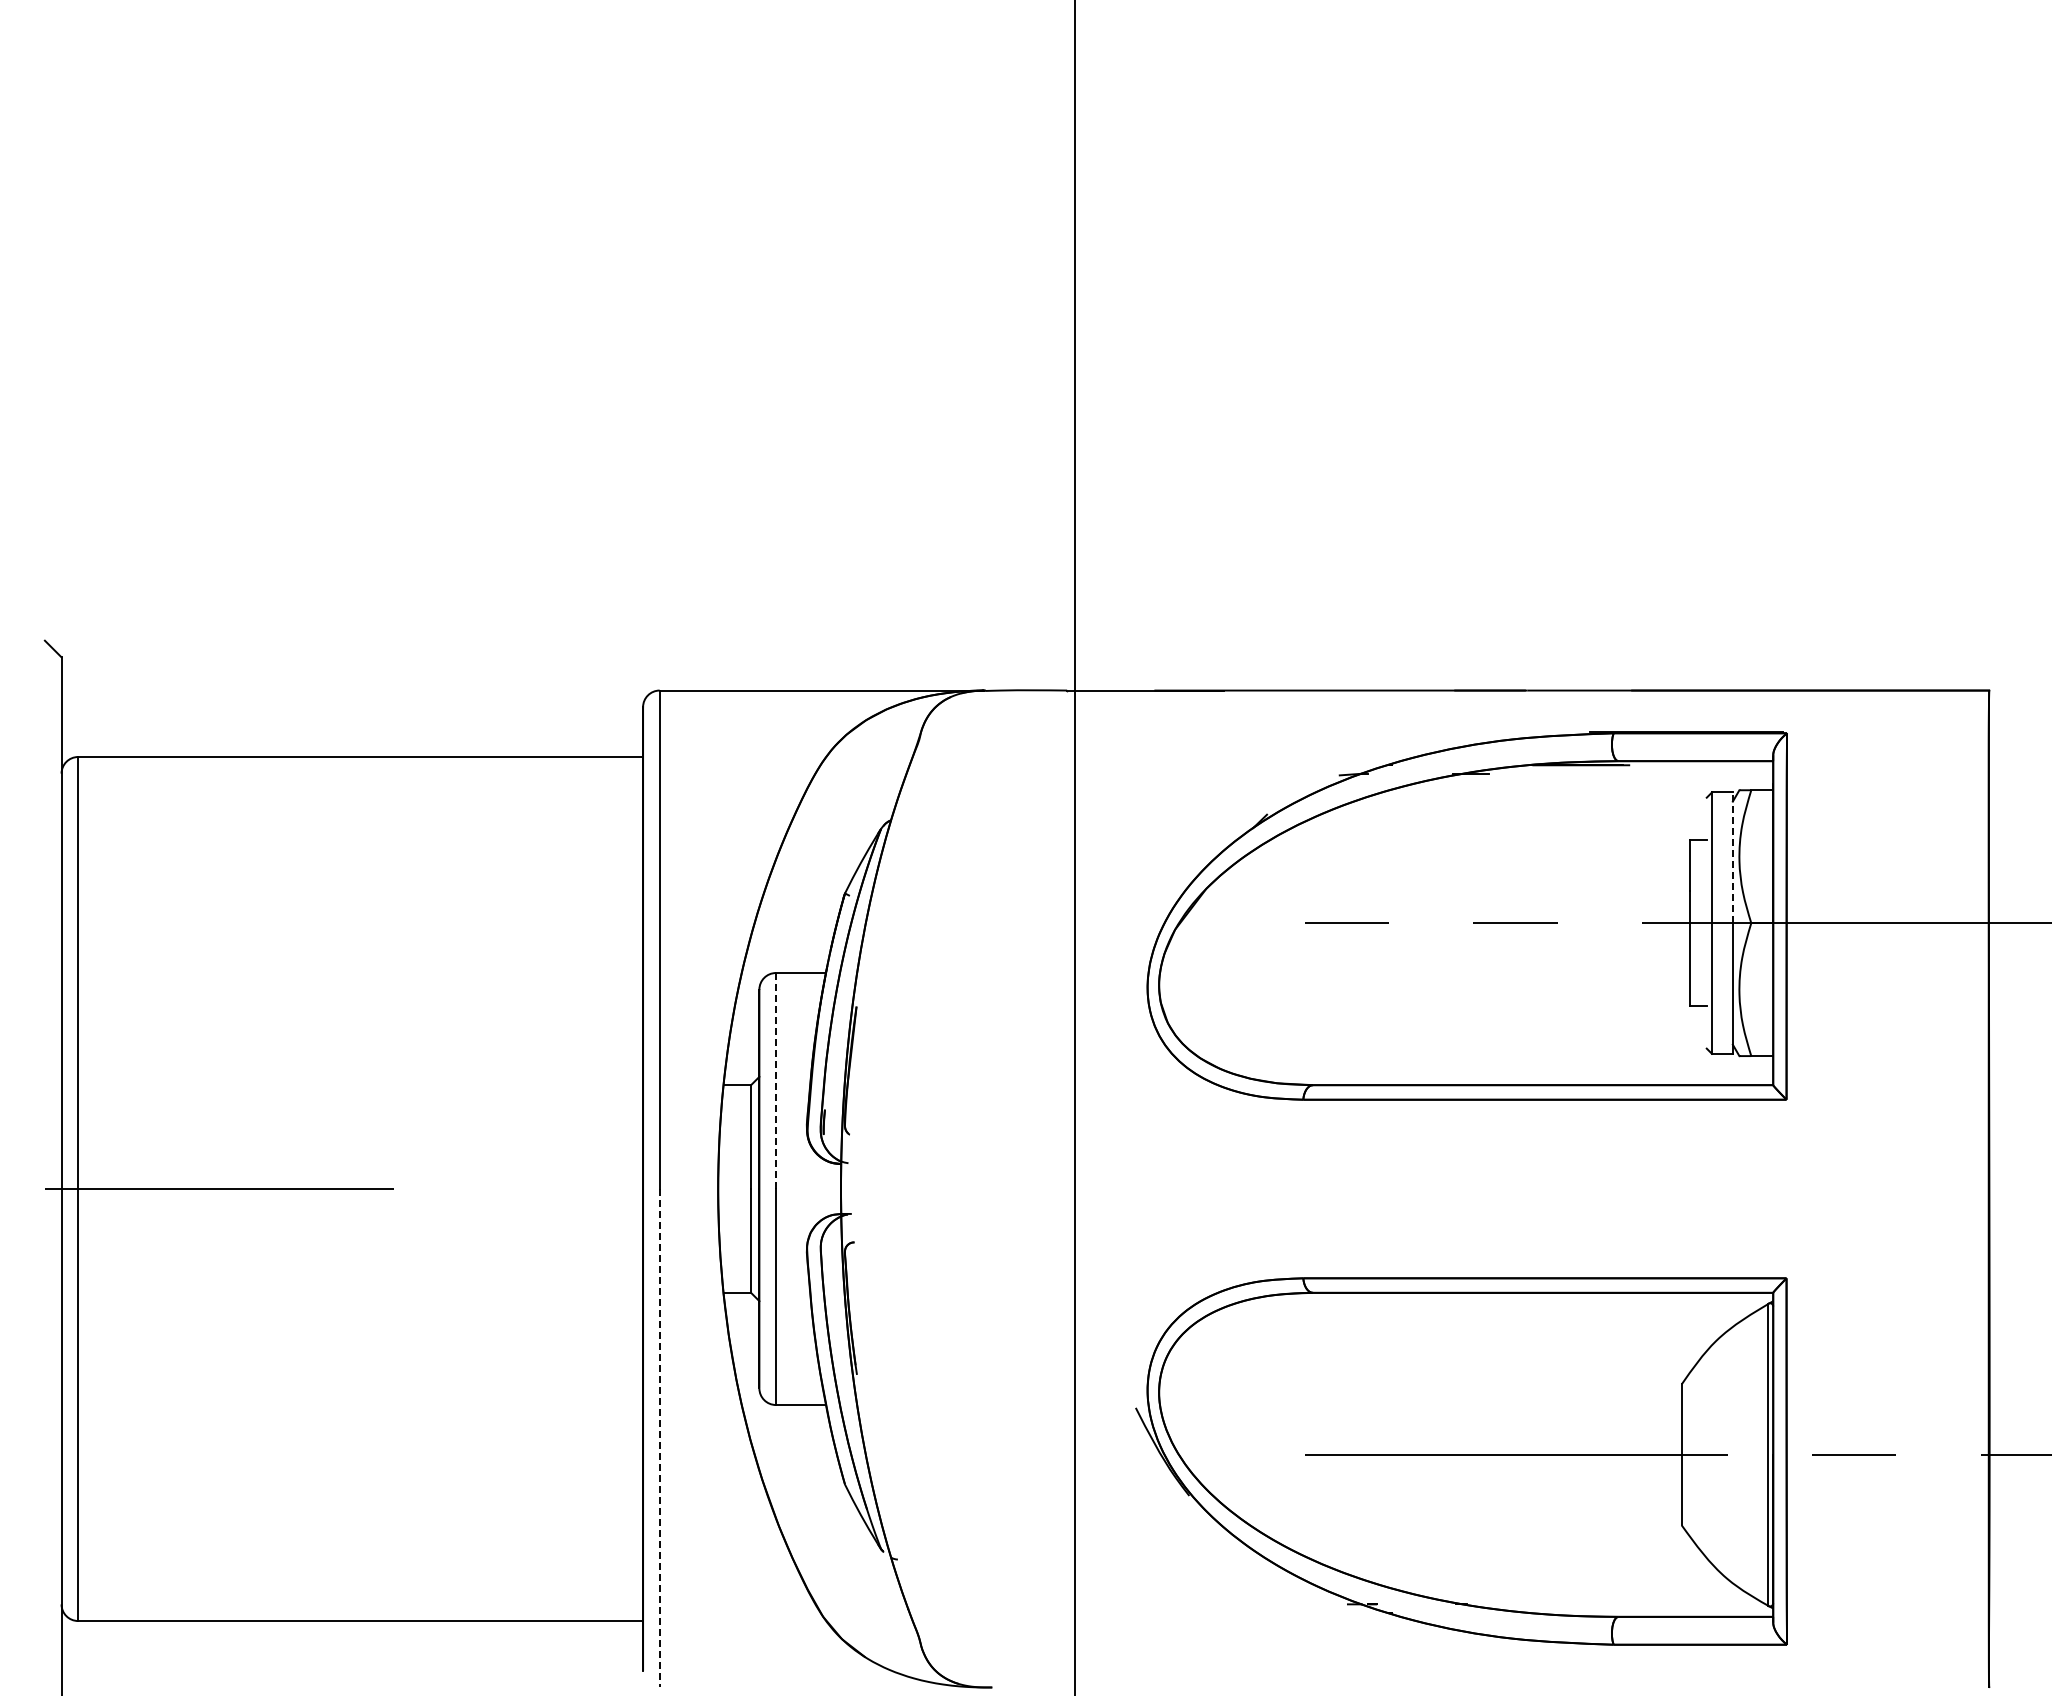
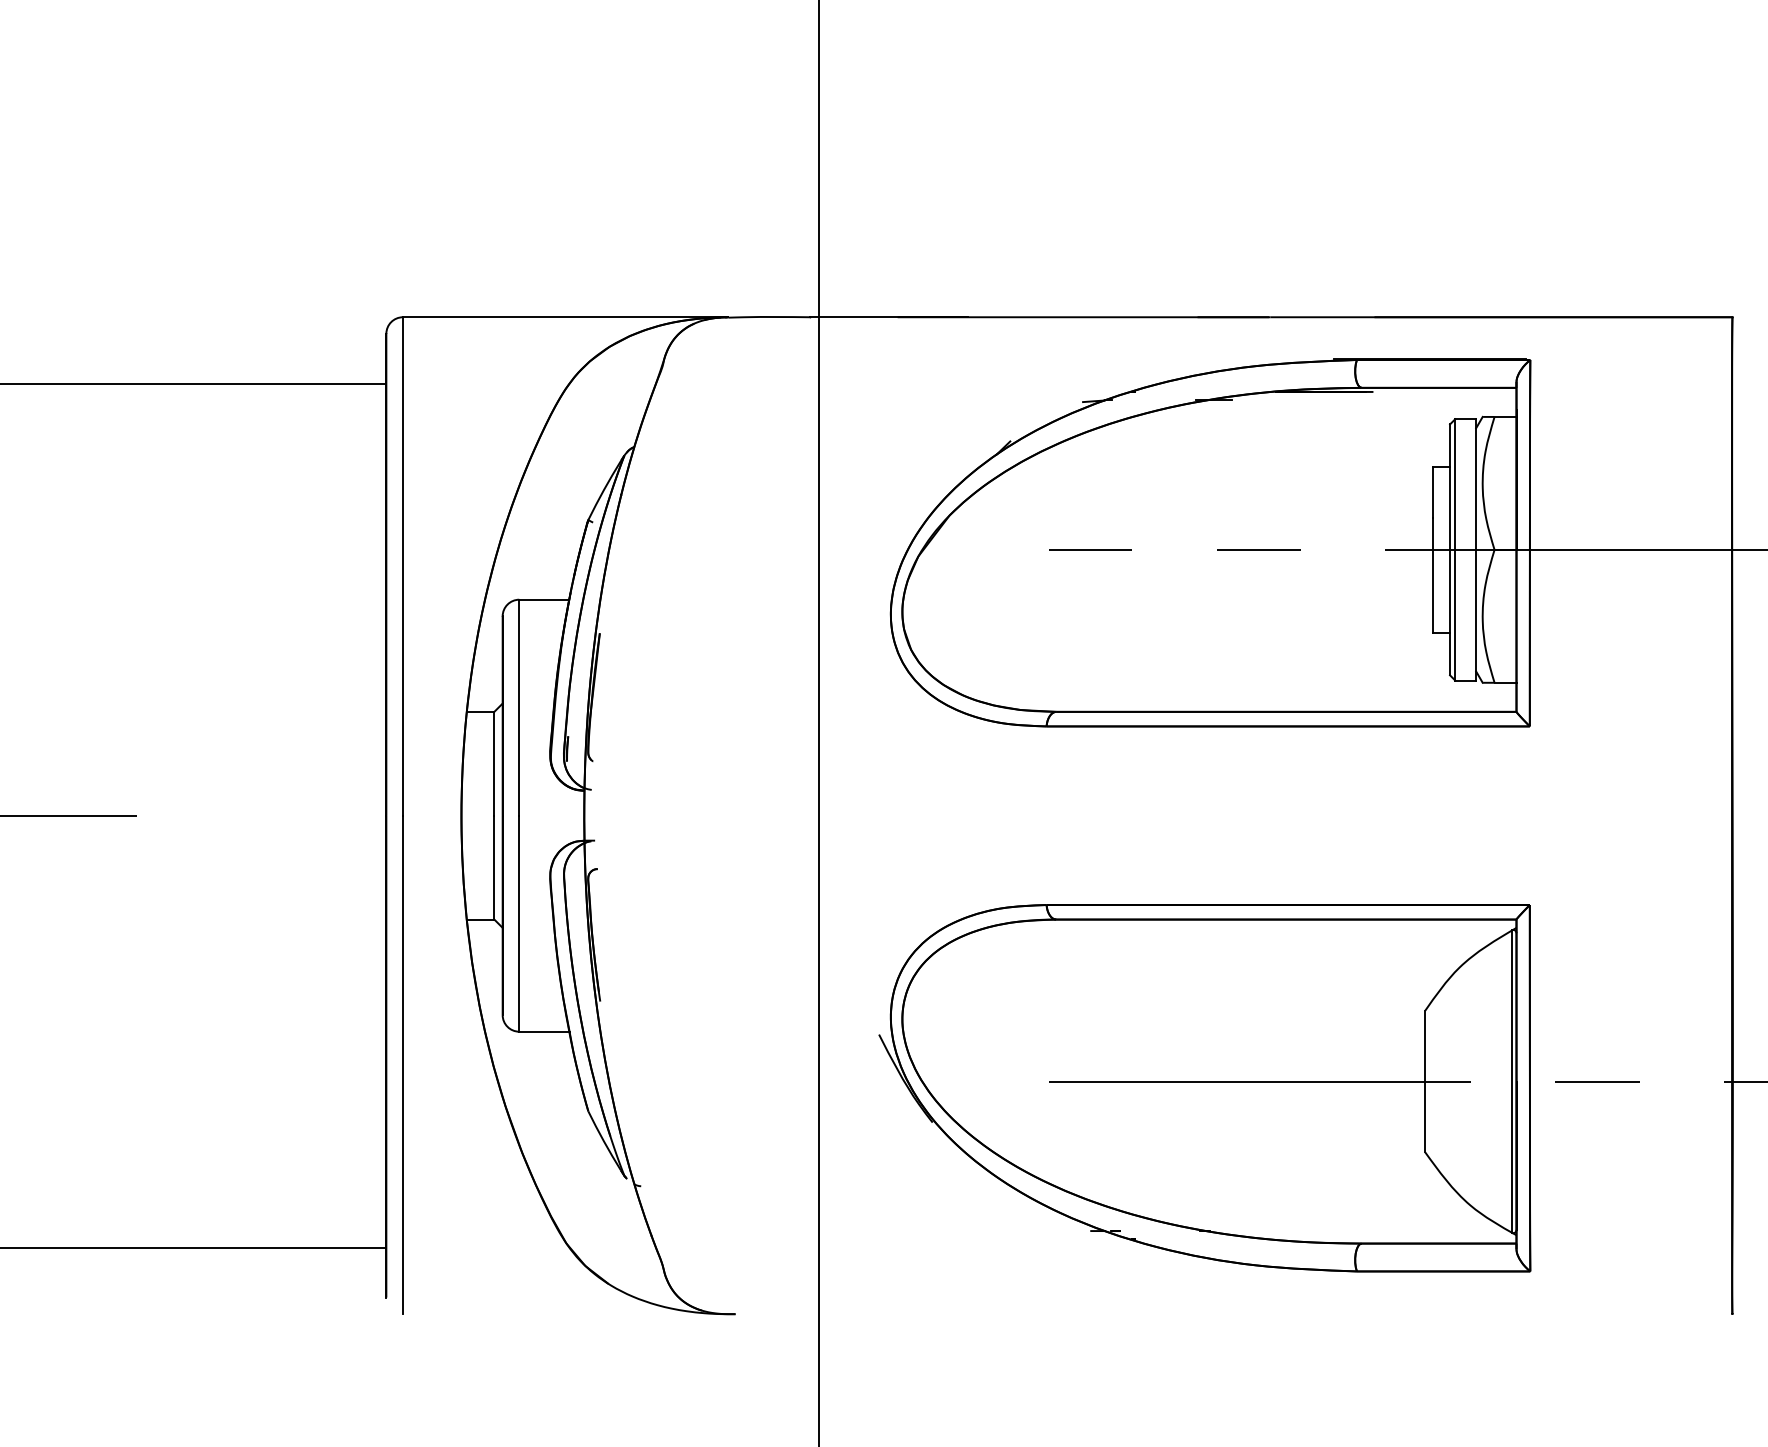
line: (1732, 857) -> (1475, 484), dashed -> solid
line: (1706, 922) -> (1449, 549), added
line: (776, 1080) -> (519, 707), dashed -> solid
line: (659, 1438) -> (402, 1065), dashed -> solid

